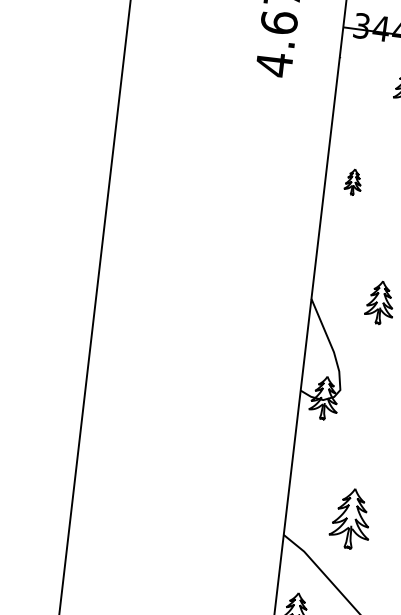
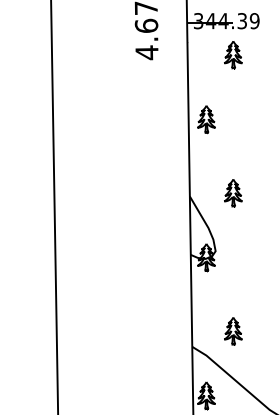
part: (353, 181) -> (206, 119), size x1.67
part: (351, 519) -> (233, 331), size x0.71

